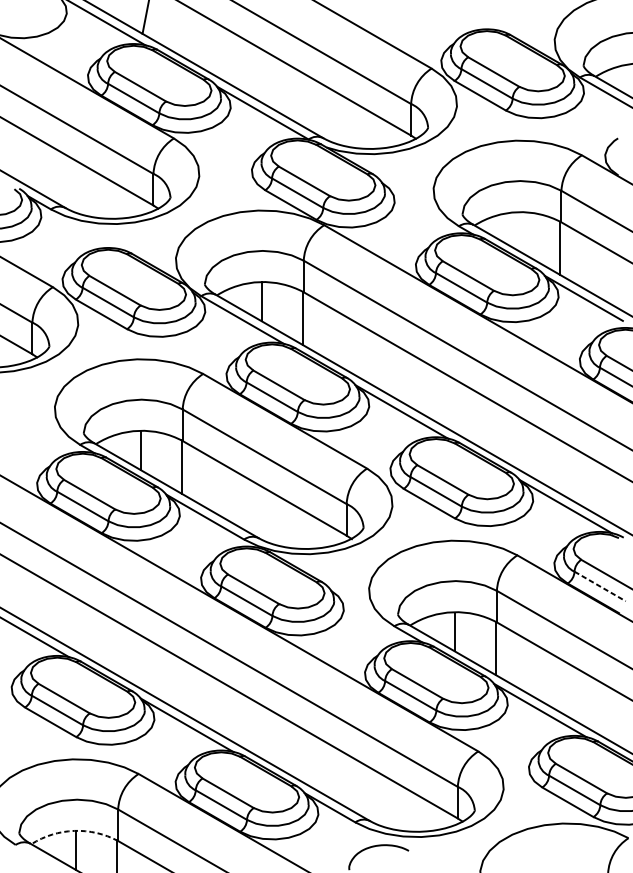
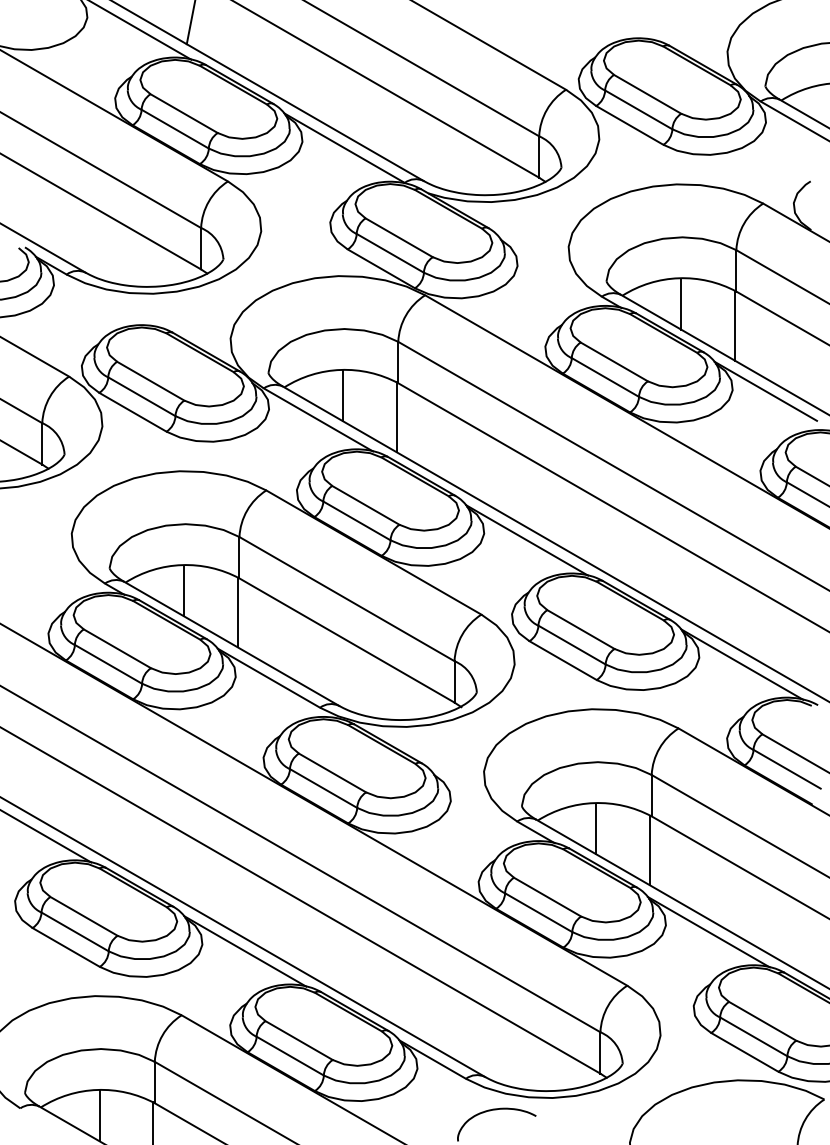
line: (519, 231) -> (681, 303), added
line: (600, 586) -> (787, 769), dashed -> solid
arc: (74, 830) -> (97, 1089), dashed -> solid

